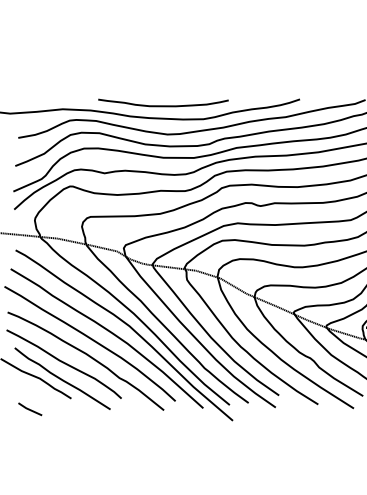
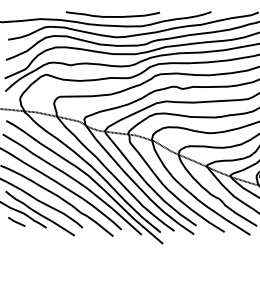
line: (30, 409) -> (16, 222), moved

